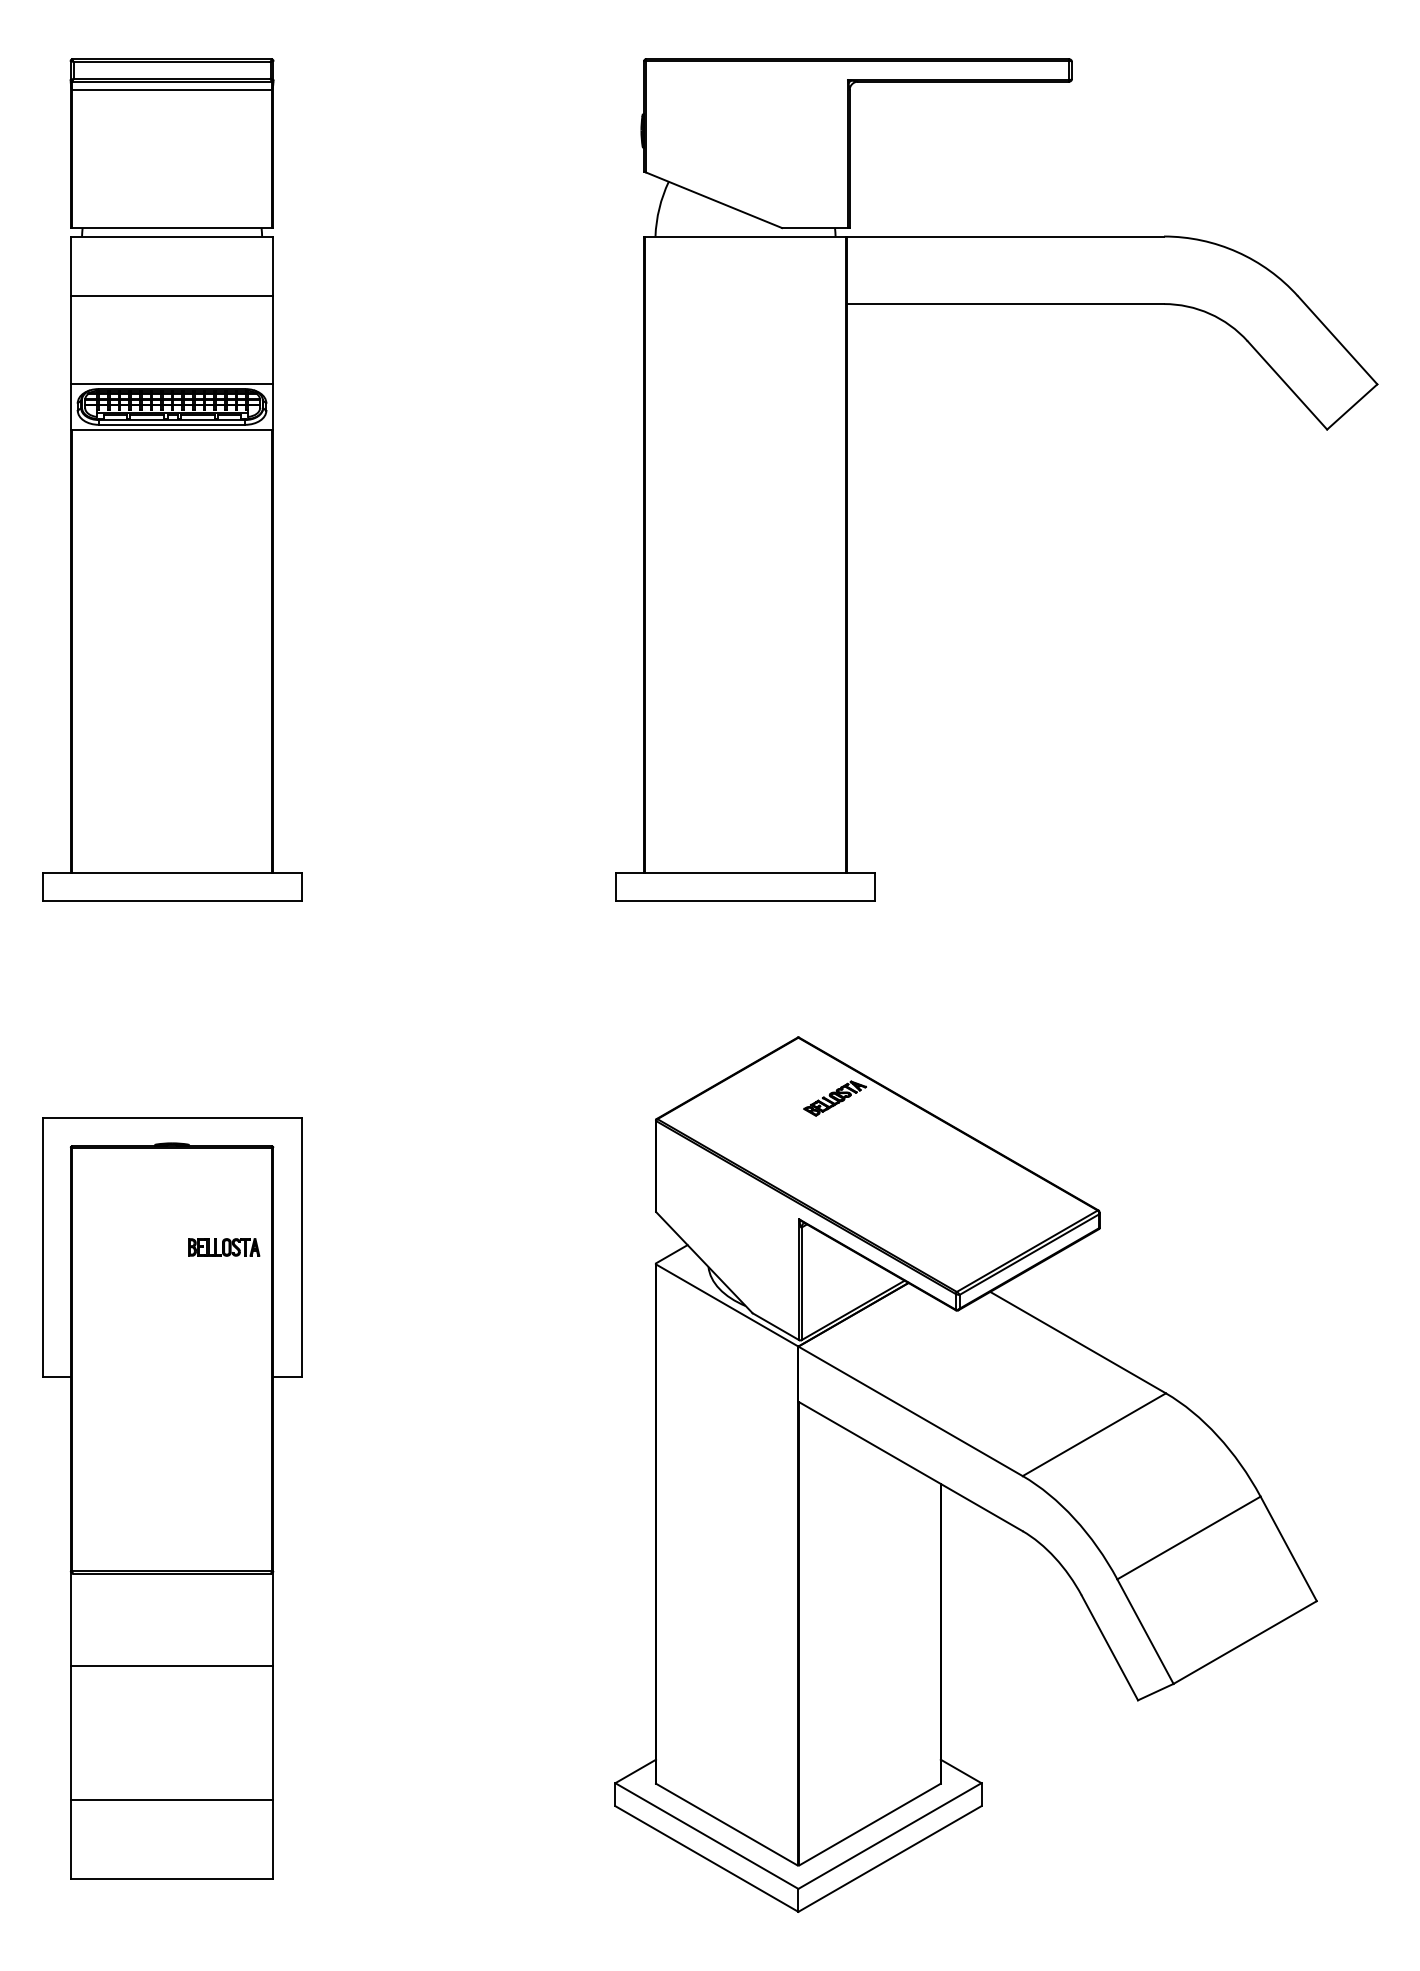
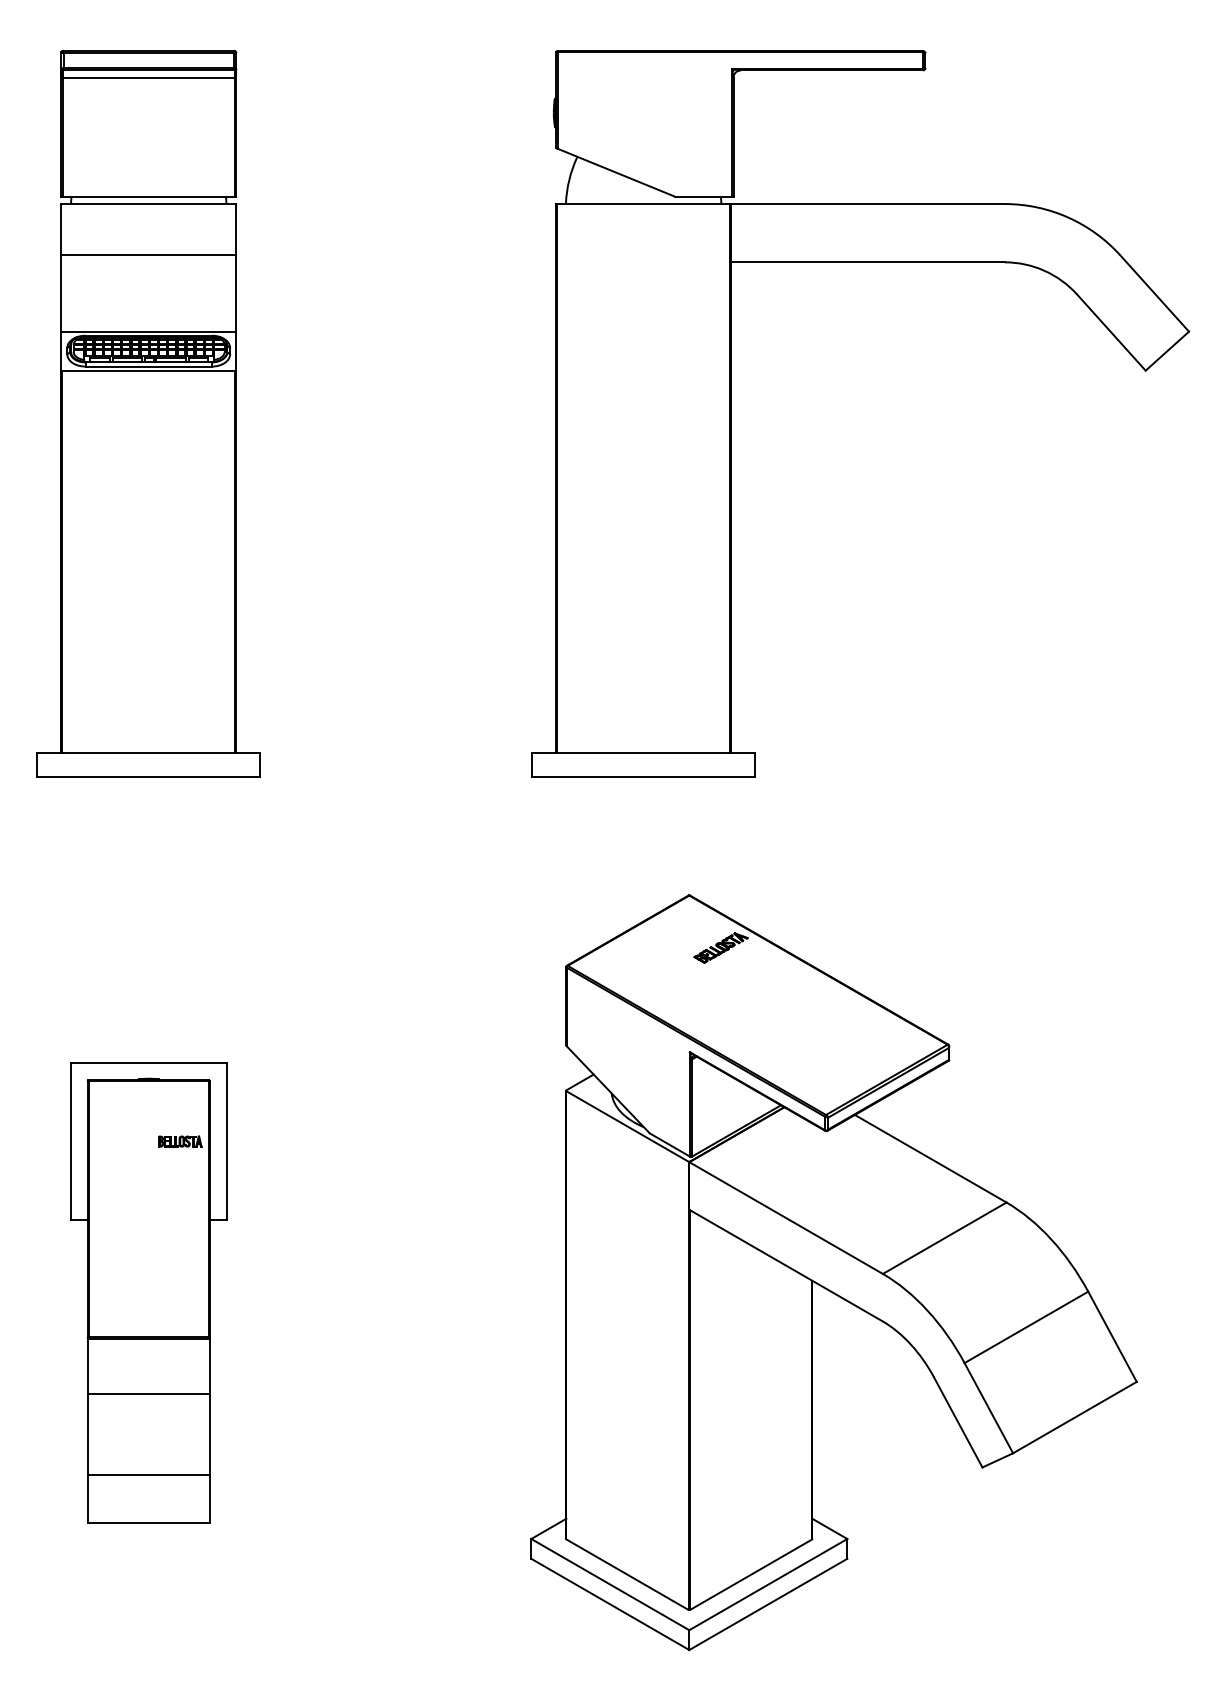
part: (172, 1498) -> (149, 1293), size x0.7

